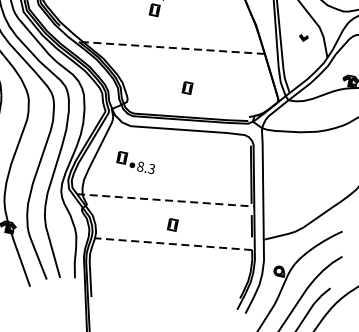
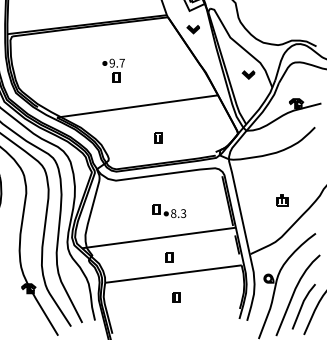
part: (303, 37) -> (248, 74), size x1.67
line: (170, 47) -> (136, 106), dashed -> solid
part: (136, 162) -> (169, 210), moved
part: (312, 186) -> (282, 200), added
line: (166, 199) -> (159, 237), dashed -> solid
line: (173, 244) -> (173, 274), dashed -> solid
part: (171, 271) -> (176, 297), added

